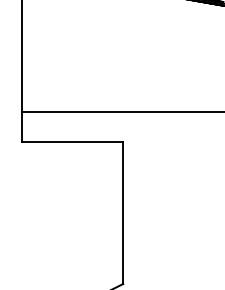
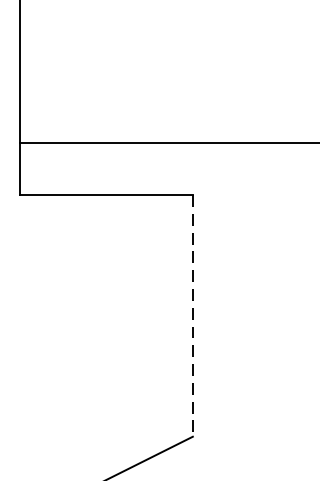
line: (123, 213) -> (193, 316), solid -> dashed

